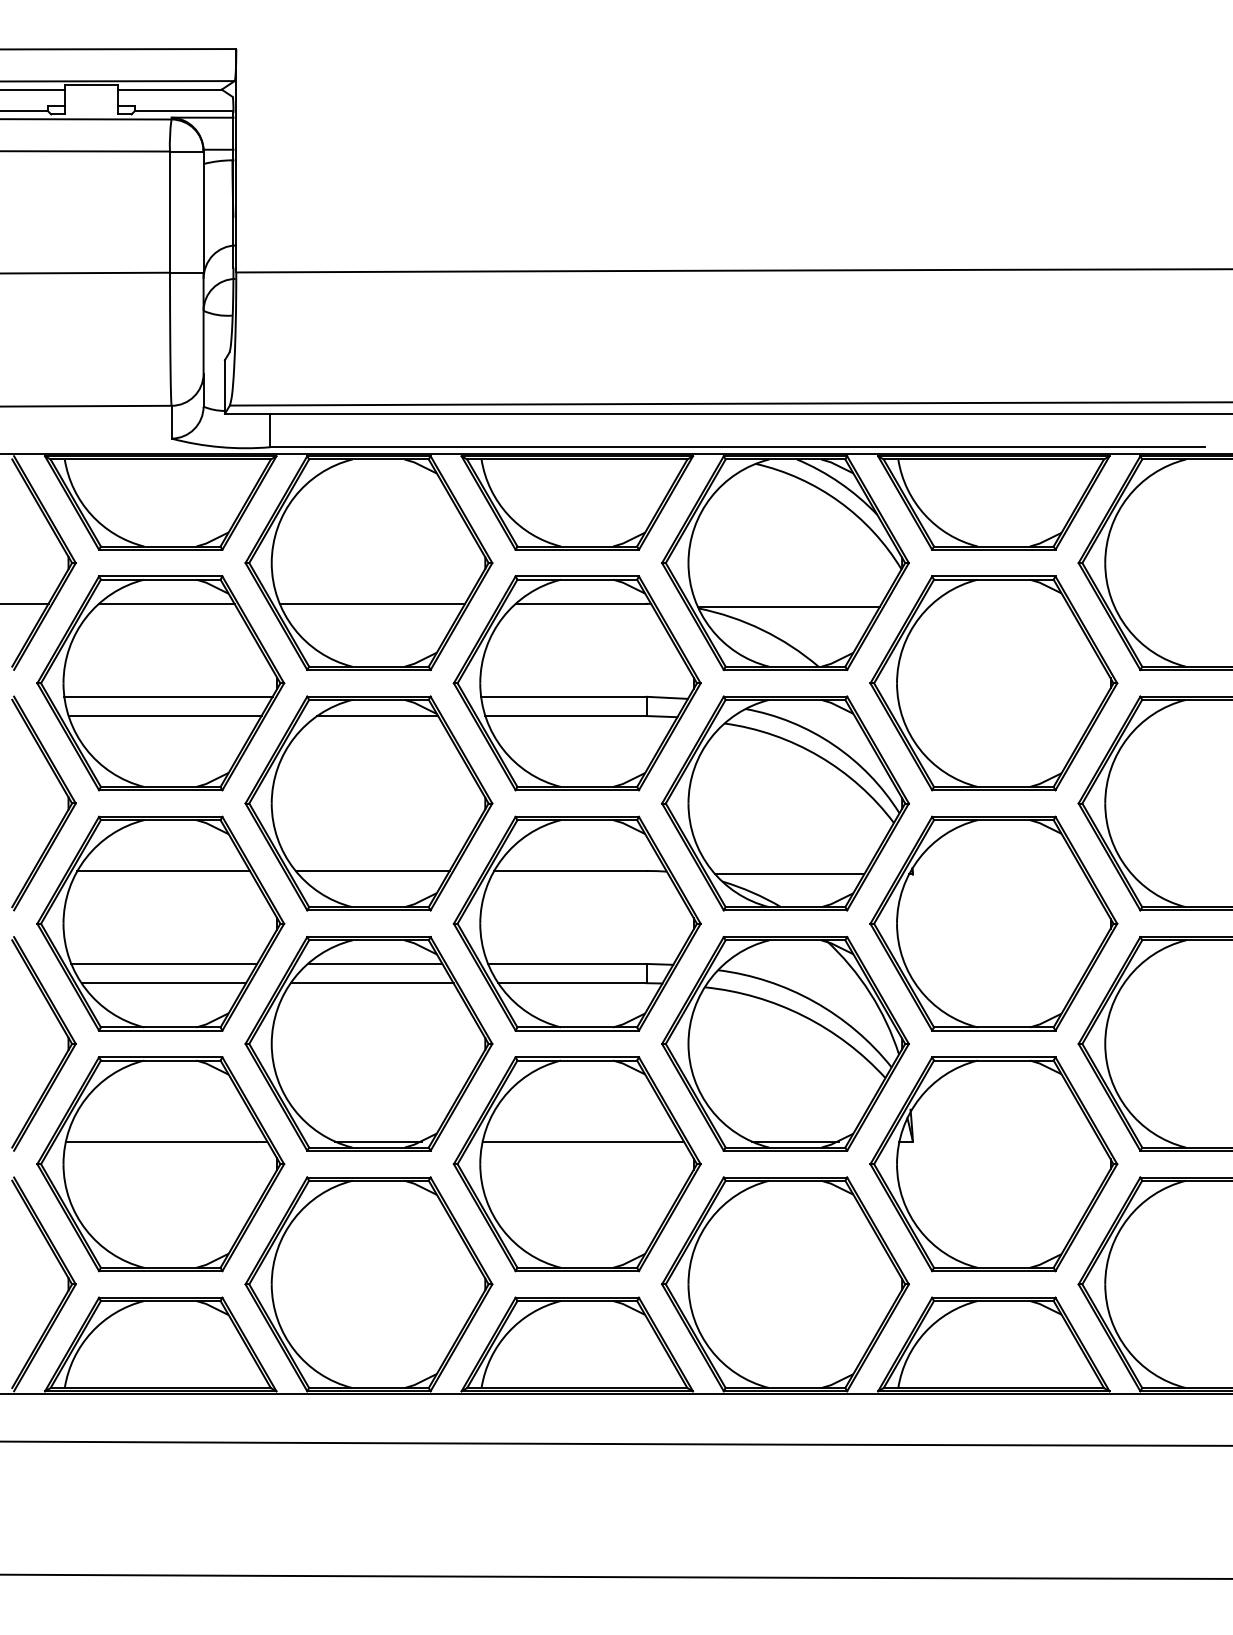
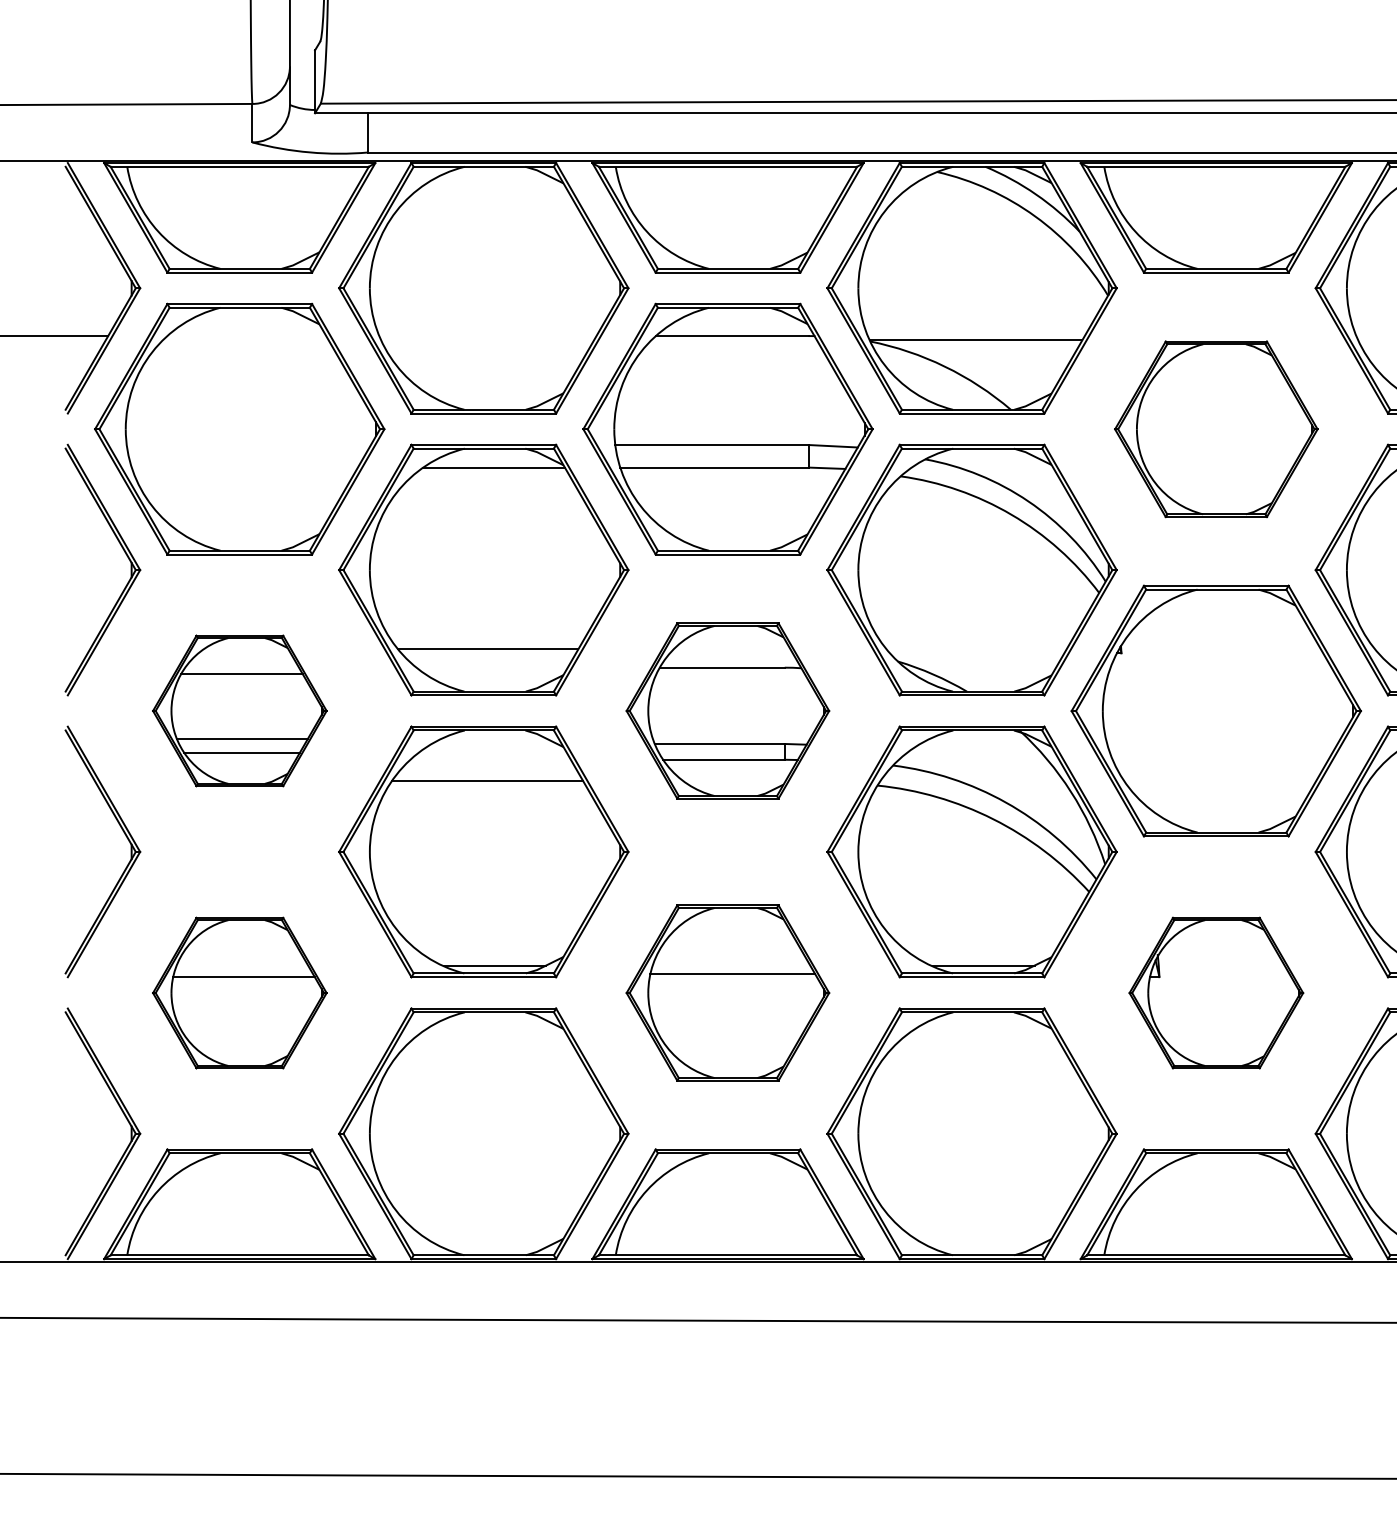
line: (166, 603) -> (246, 335), removed
line: (372, 603) -> (487, 335), removed
part: (993, 683) -> (1215, 429), size x0.7
line: (168, 696) -> (248, 444), removed
line: (164, 716) -> (244, 468), removed
line: (789, 874) -> (976, 653), removed
part: (160, 923) -> (239, 710), size x0.6
part: (576, 923) -> (727, 710), size x0.7
line: (374, 963) -> (490, 757), removed
part: (160, 1164) -> (239, 993), size x0.6
part: (576, 1164) -> (727, 993), size x0.7
part: (993, 1164) -> (1215, 993), size x0.6

